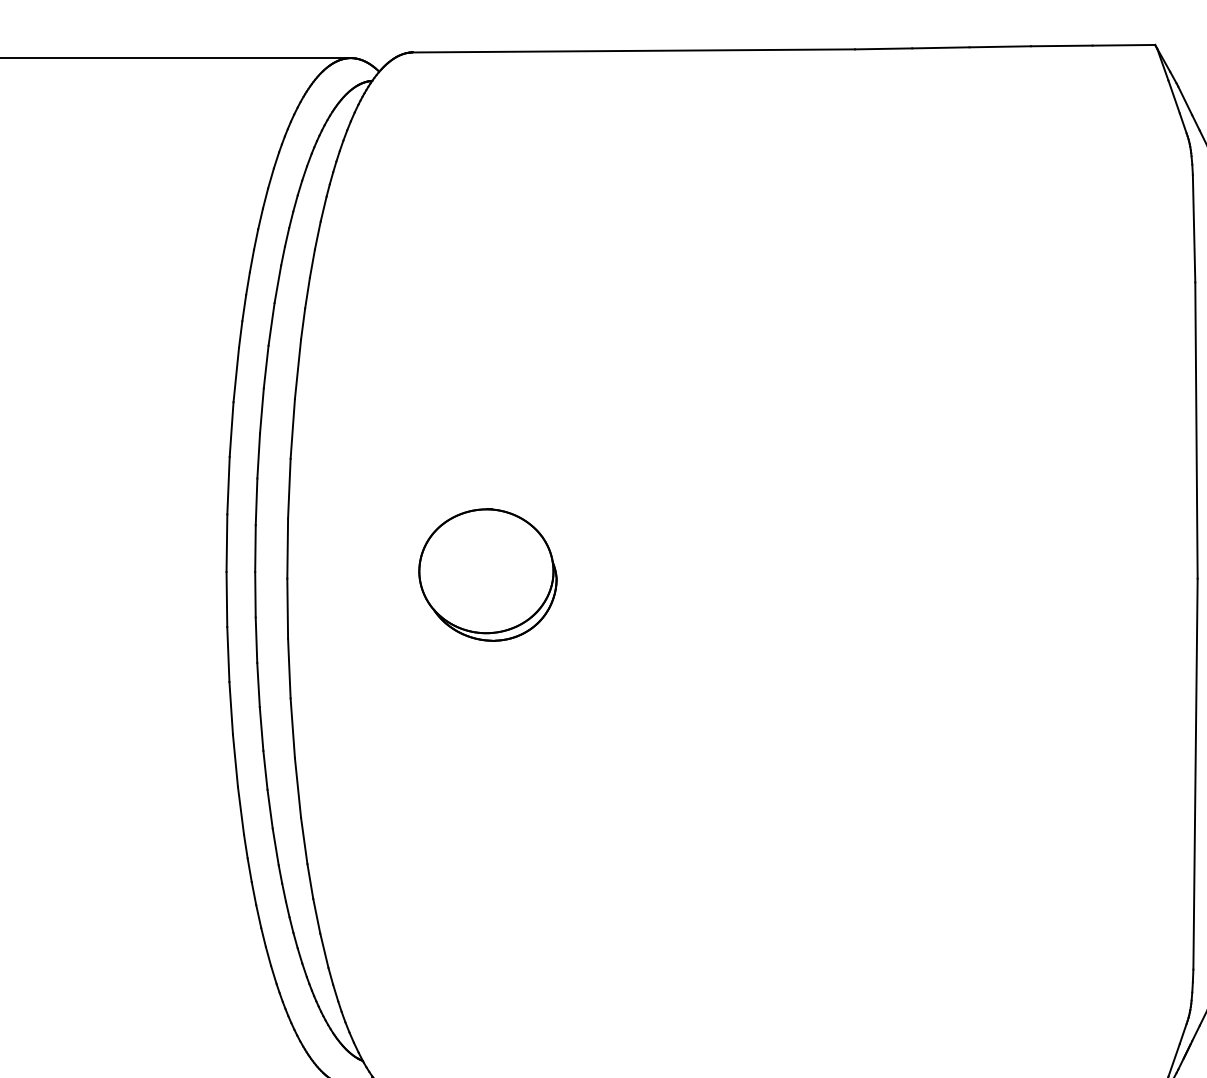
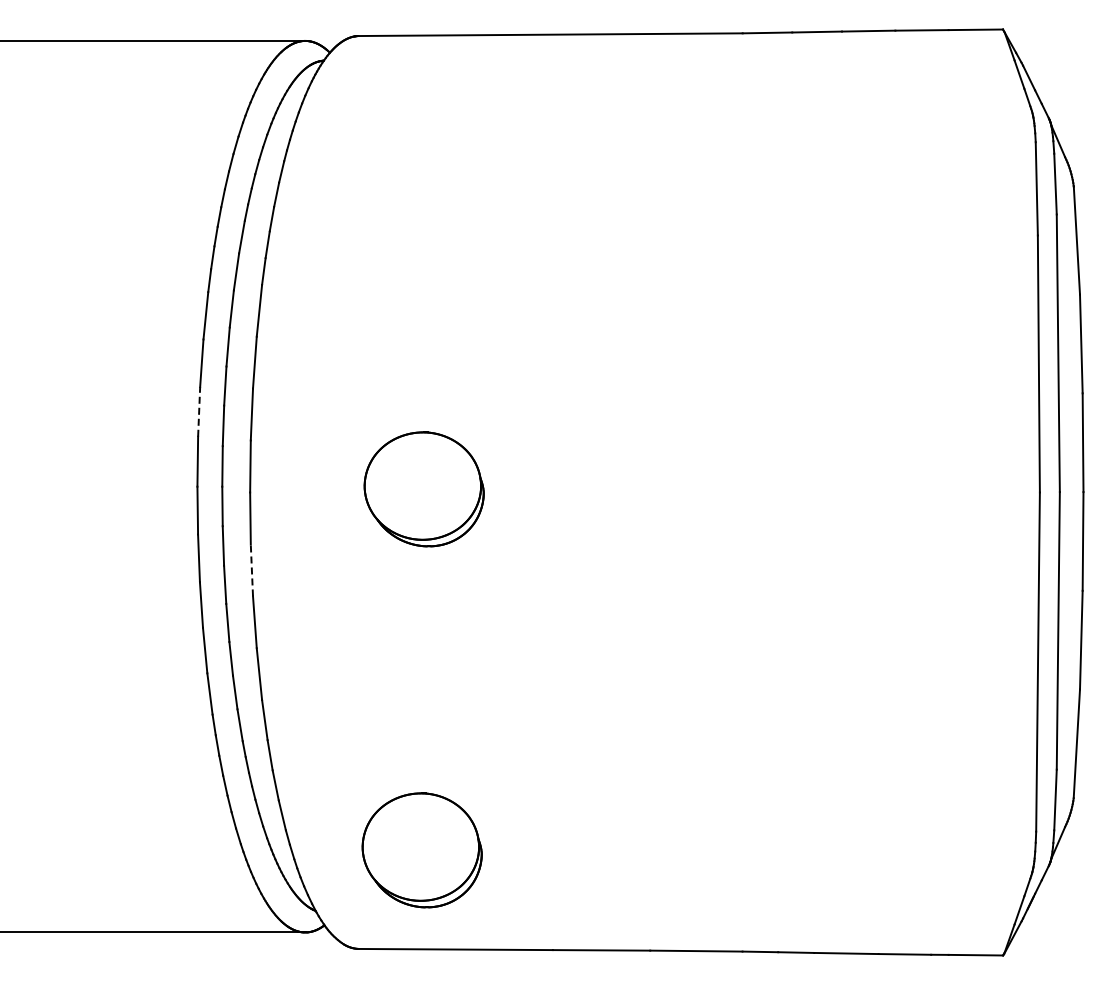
line: (228, 485) -> (199, 411), solid -> dashed
line: (288, 667) -> (251, 569), solid -> dashed
part: (484, 991) -> (421, 850), added

